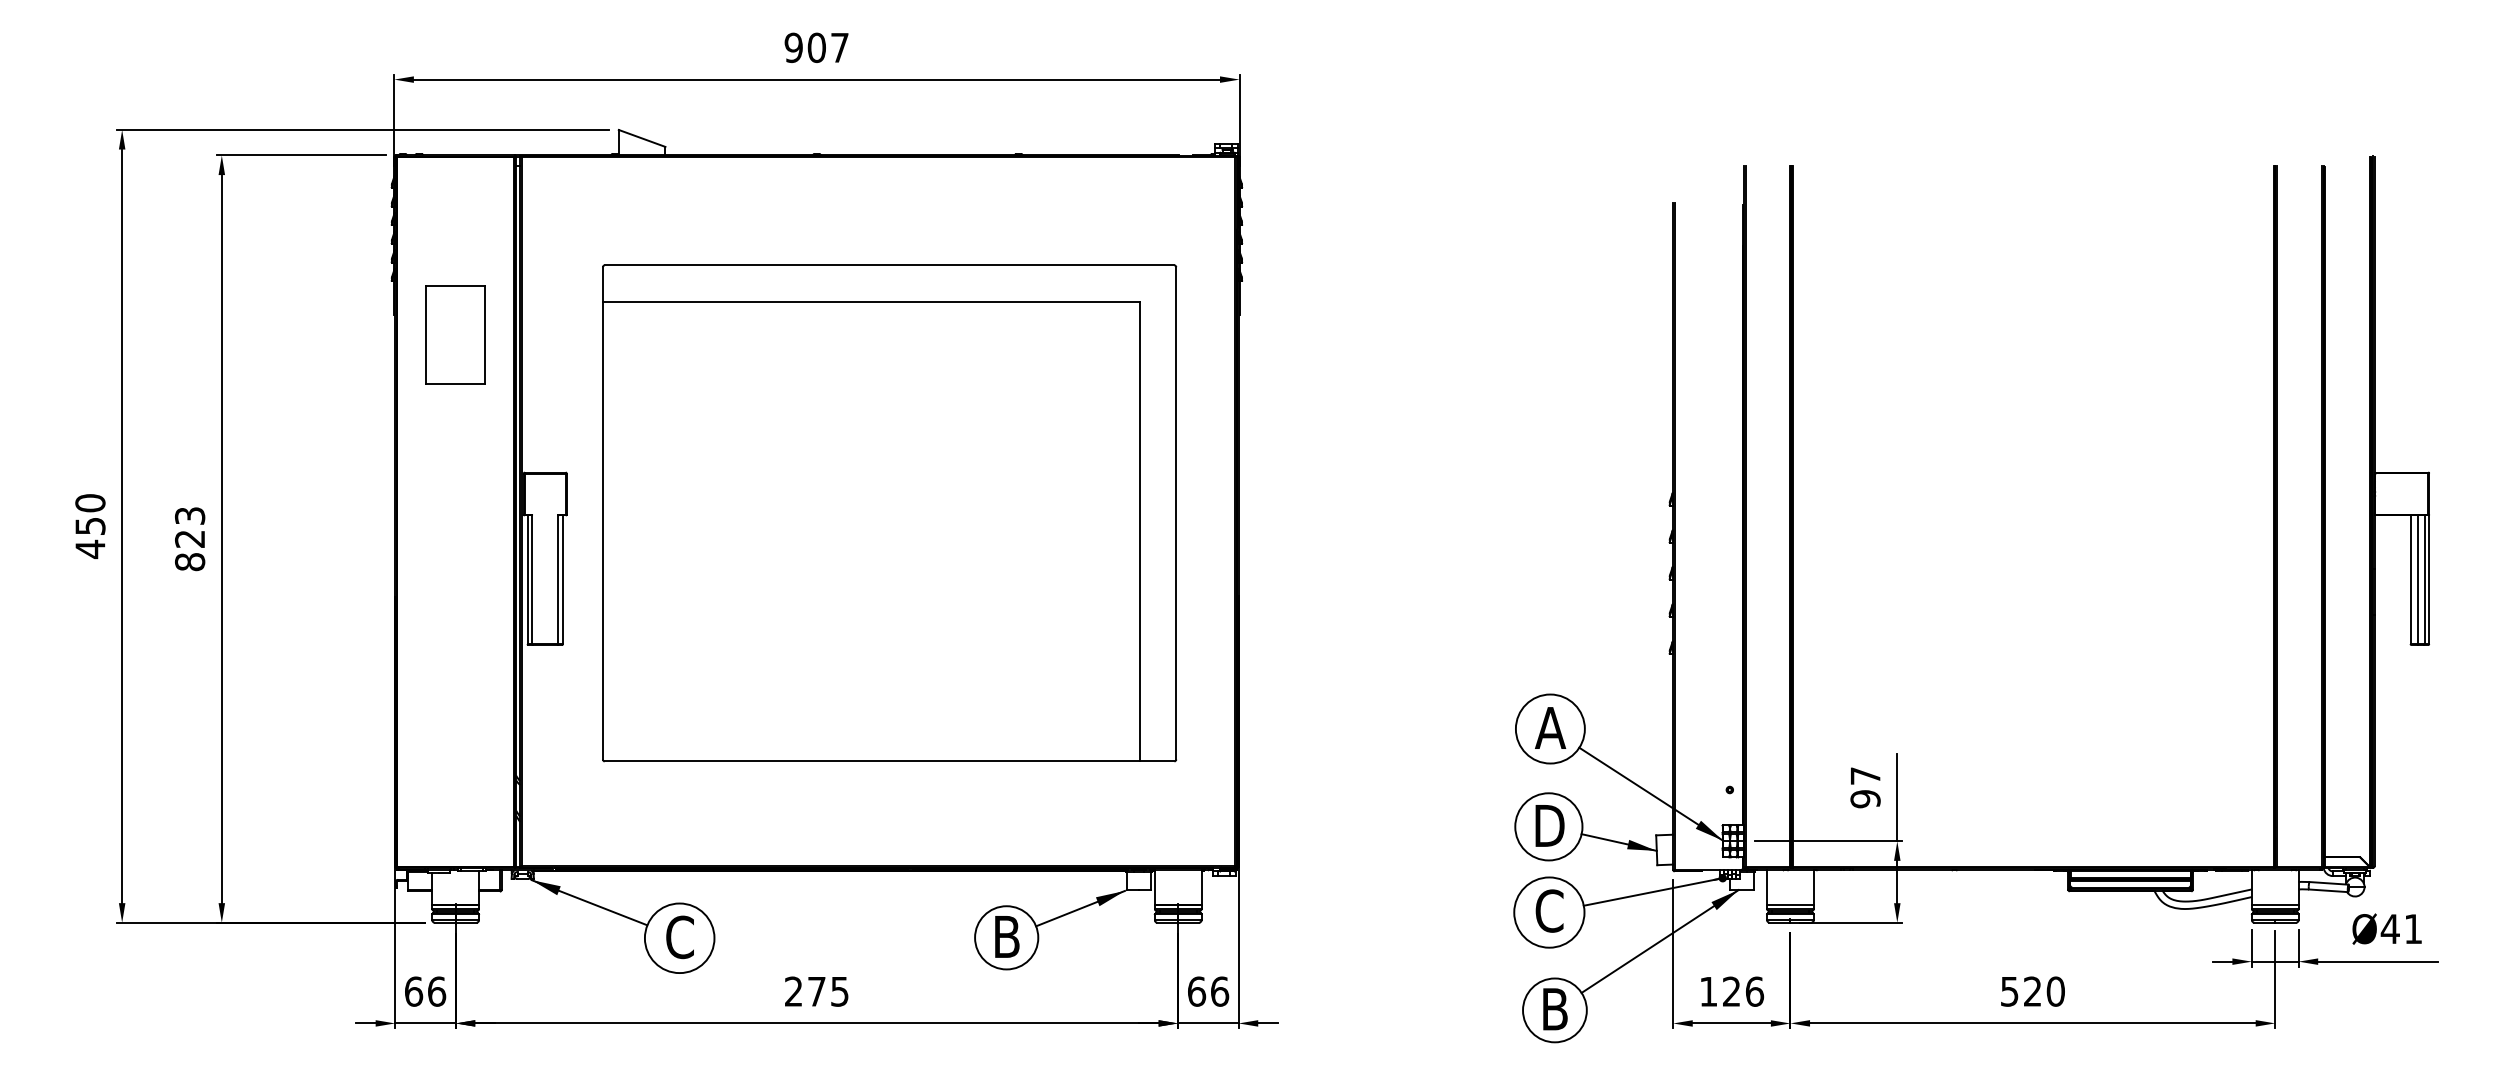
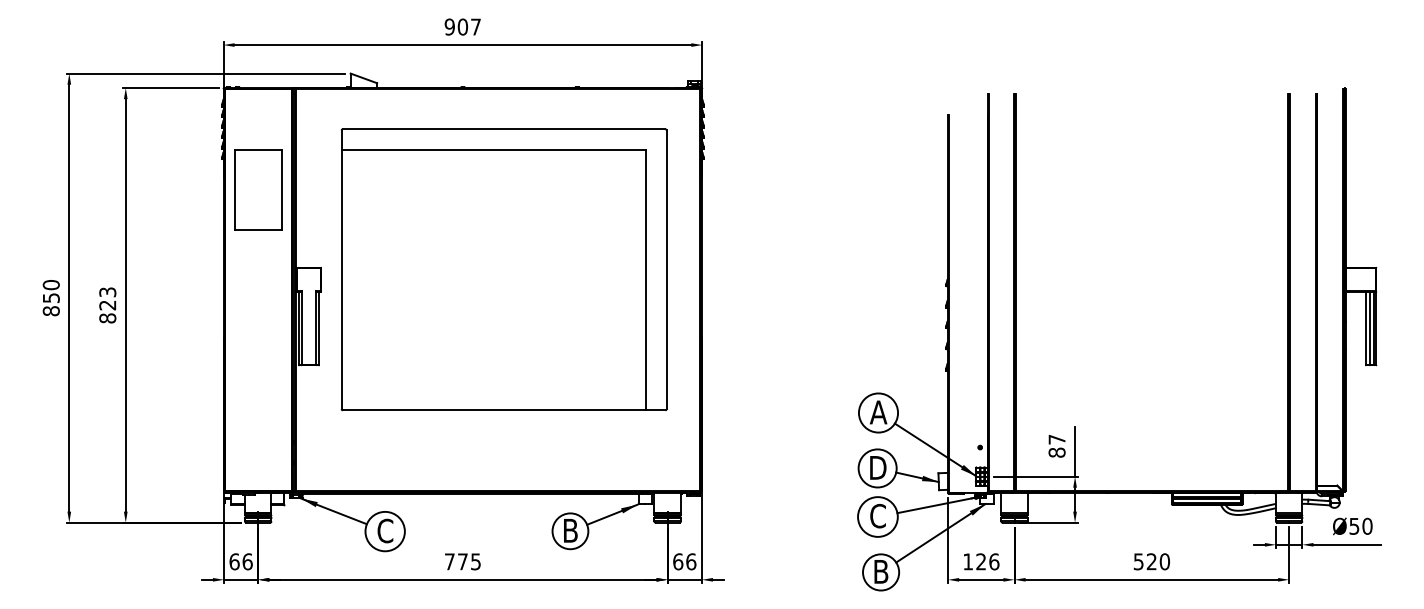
part: (456, 334) -> (258, 189), size x1.43
part: (888, 512) -> (503, 269), moved
text: (88, 548) -> (50, 310), 450 -> 850
text: (1864, 798) -> (1056, 452), 97 -> 87
text: (2401, 927) -> (1360, 525), Ø41 -> Ø50
text: (793, 991) -> (449, 561), 275 -> 775

